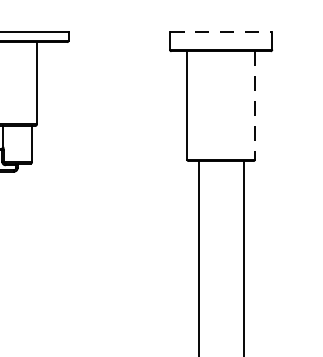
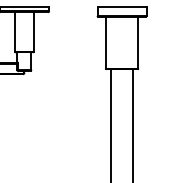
line: (222, 32) -> (122, 7), dashed -> solid
line: (255, 105) -> (138, 42), dashed -> solid

